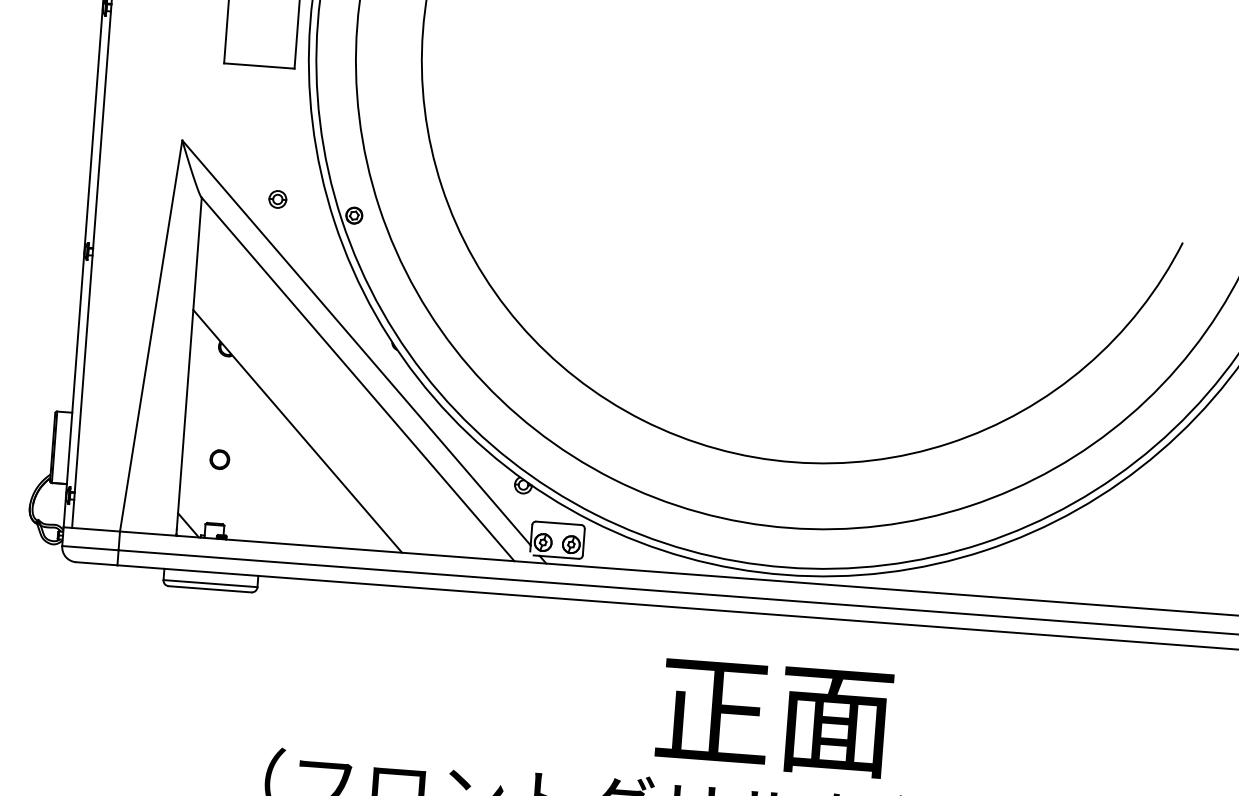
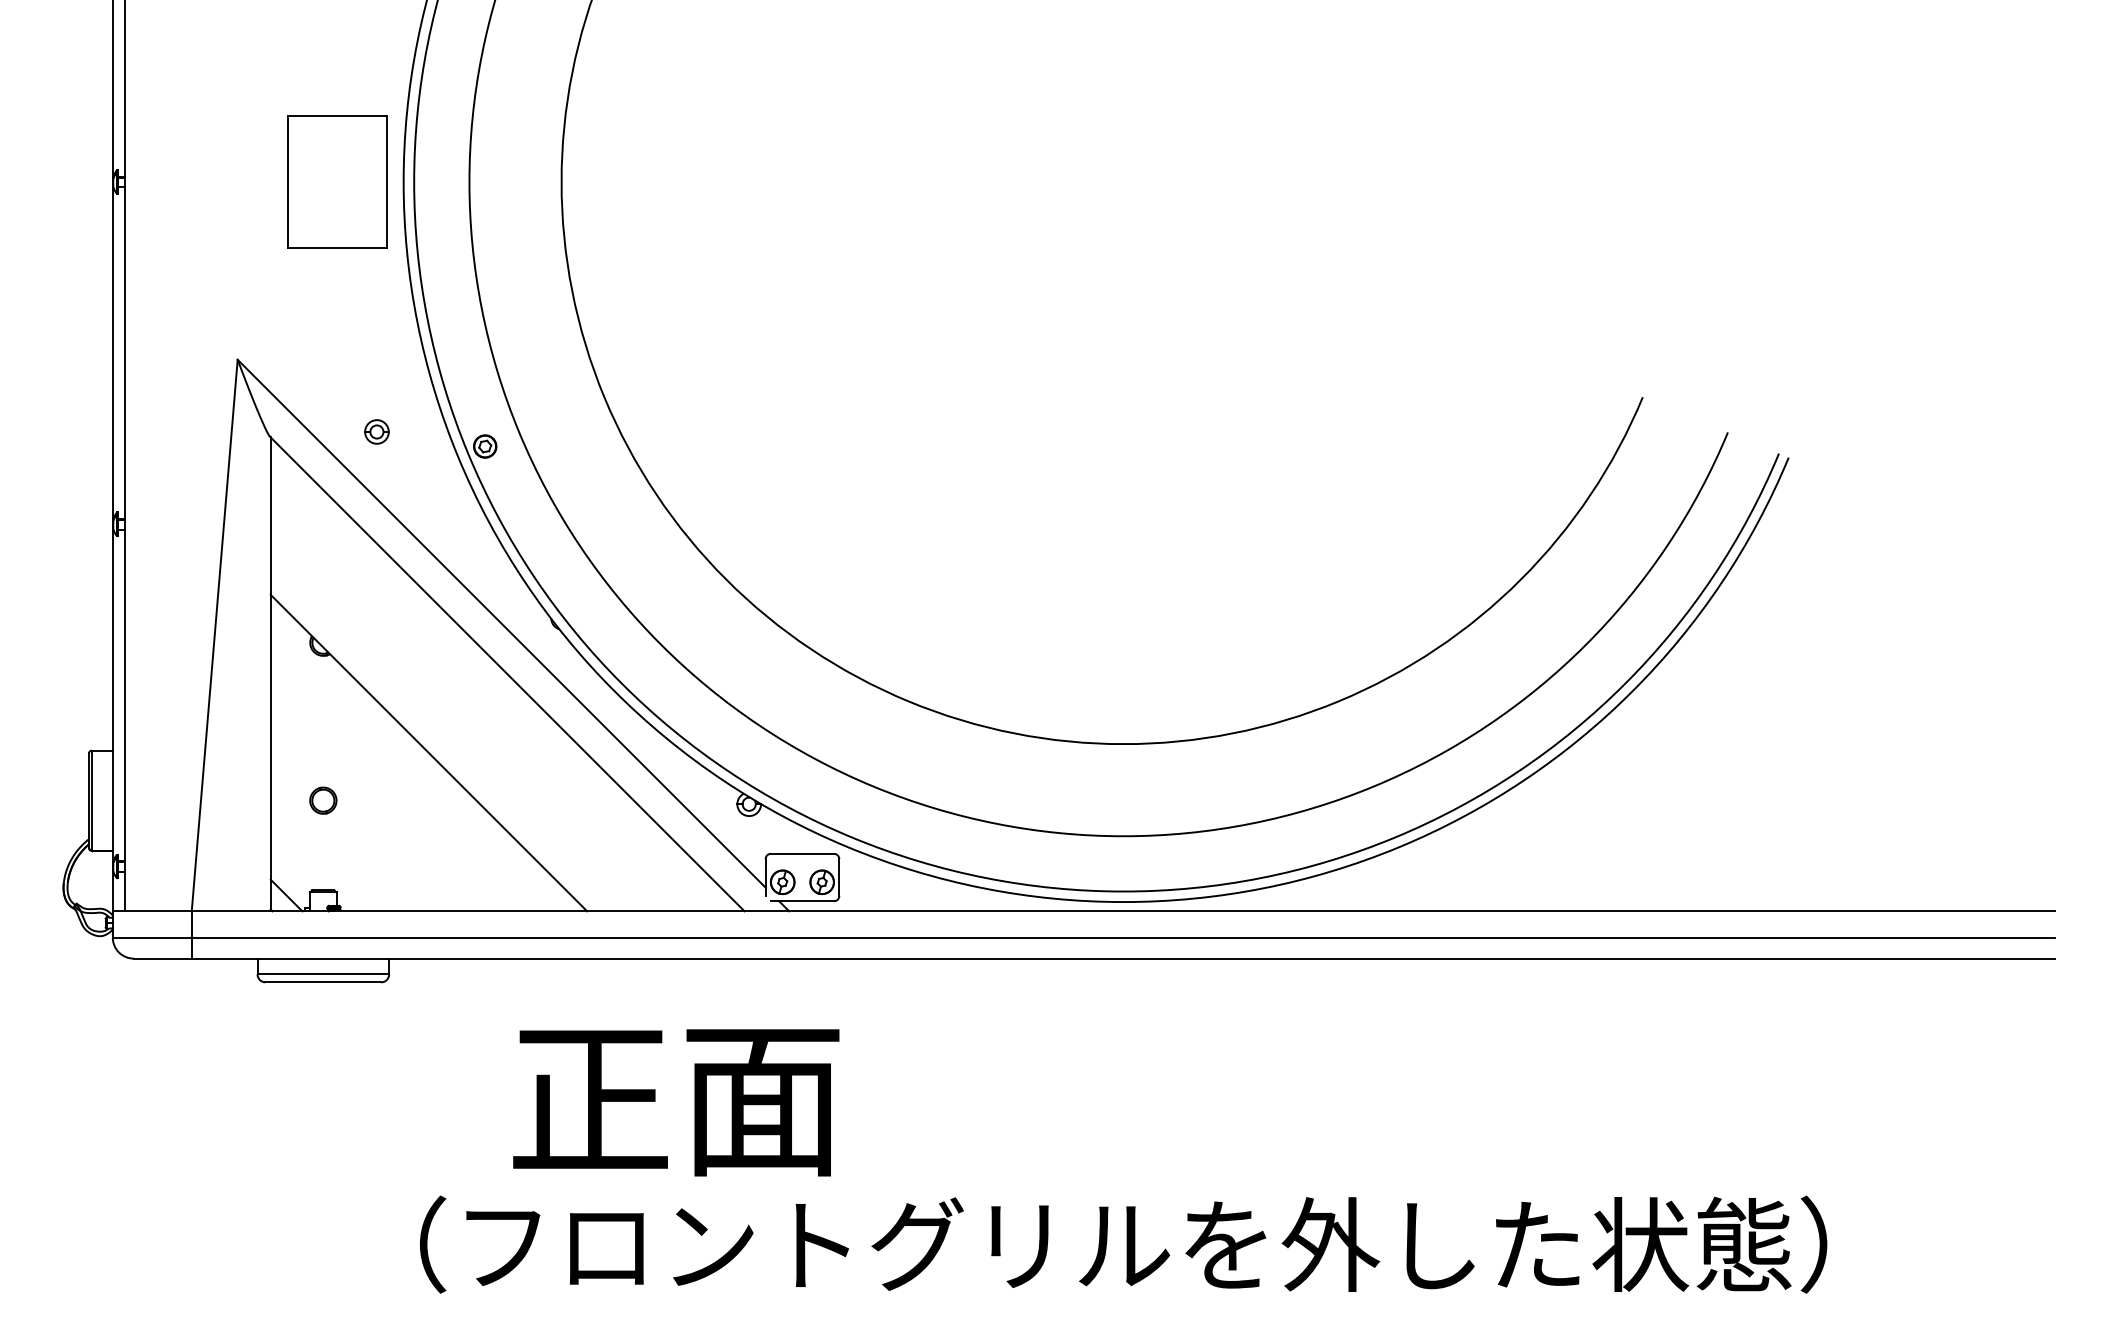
text: (774, 717) -> (676, 1102), moved

